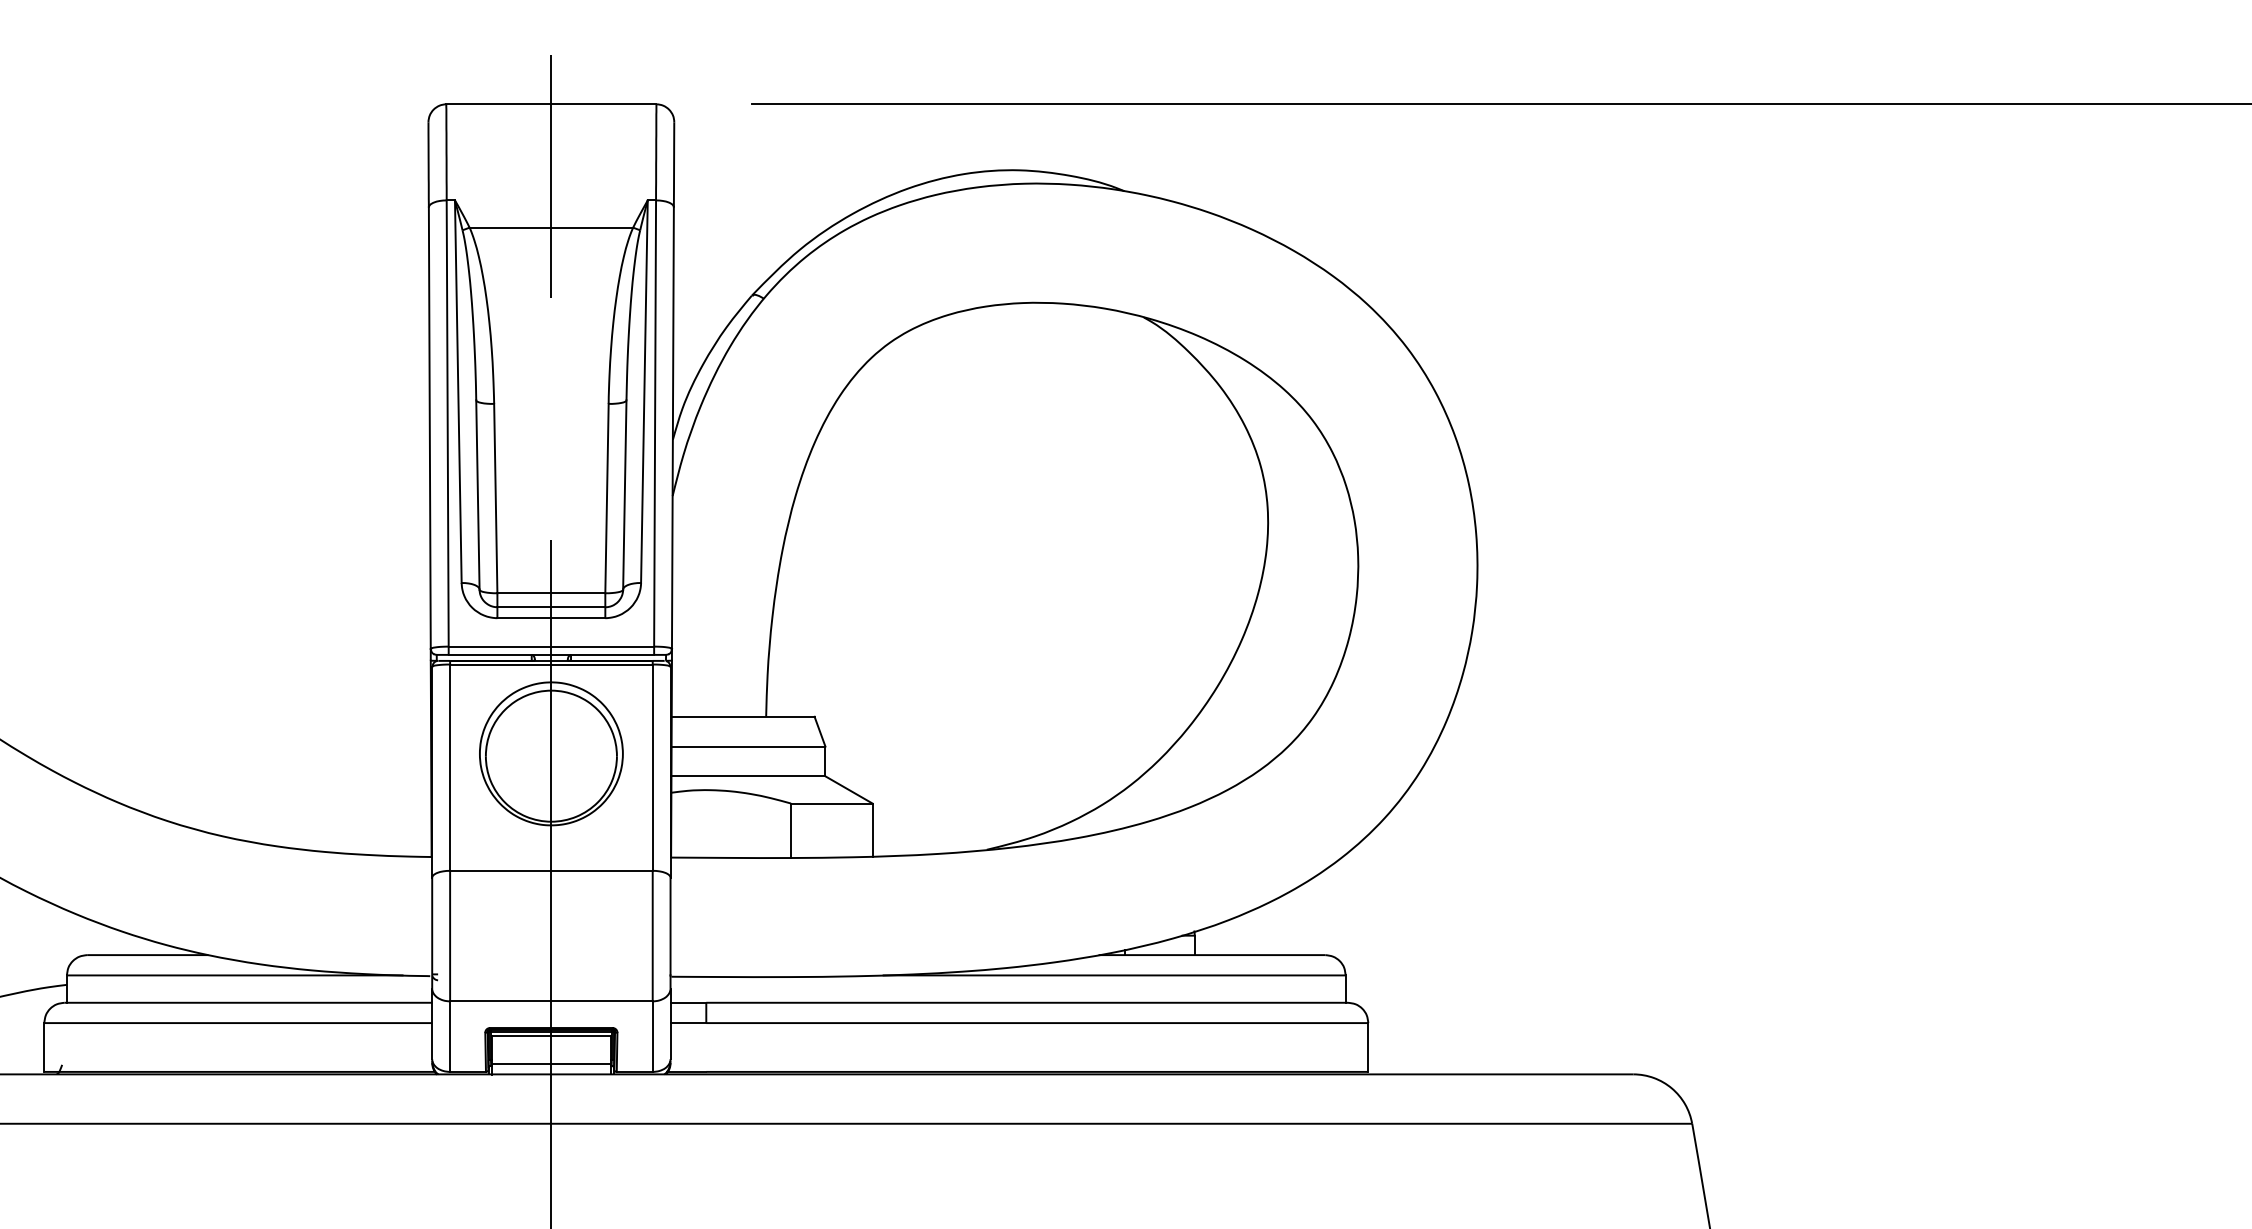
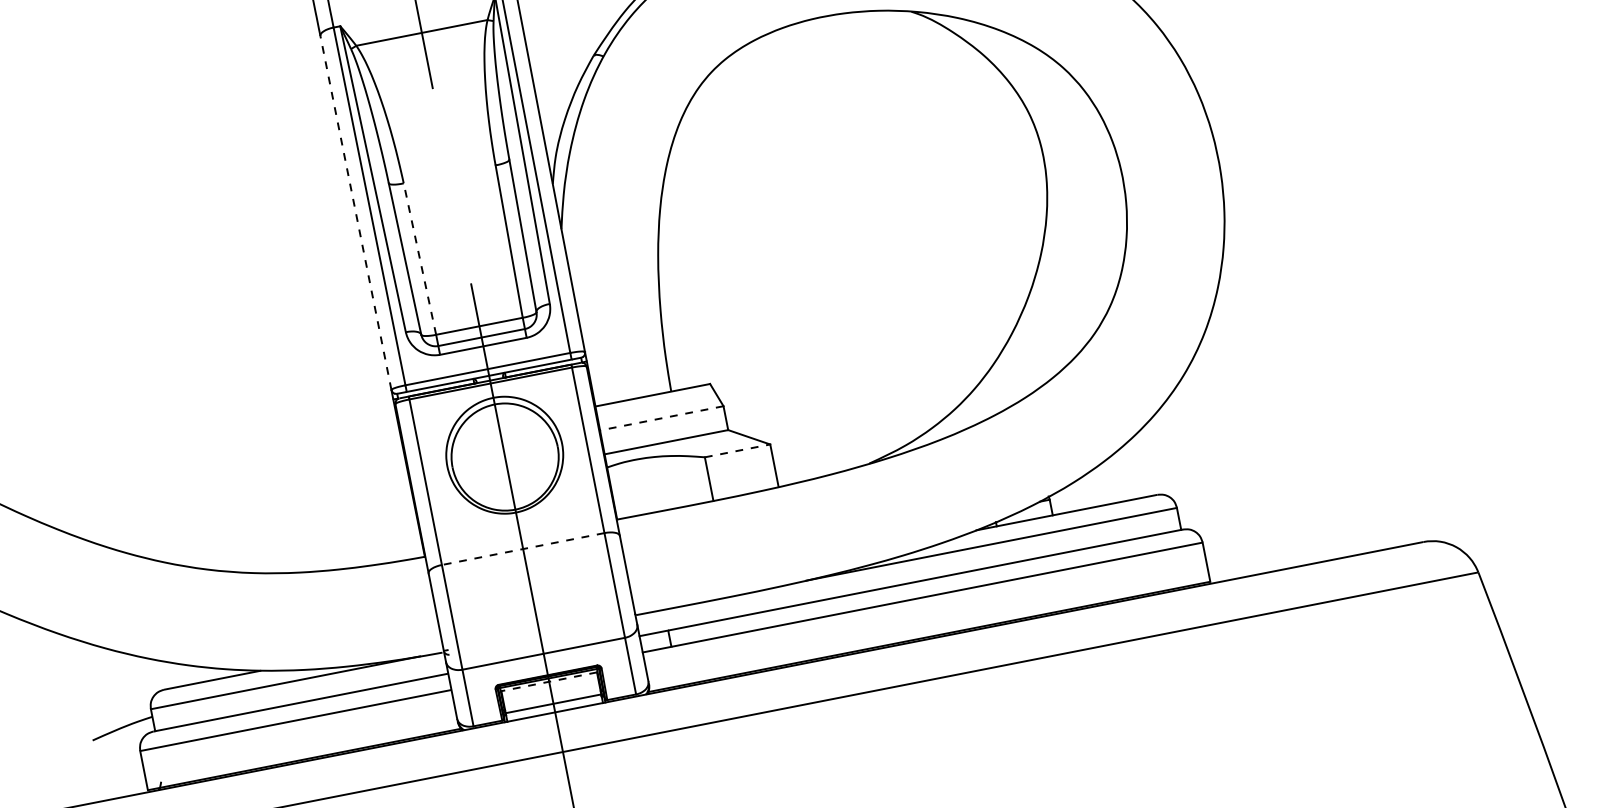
line: (429, 428) -> (355, 213), solid -> dashed
line: (495, 498) -> (419, 259), solid -> dashed
line: (748, 746) -> (661, 418), solid -> dashed
line: (831, 803) -> (737, 450), solid -> dashed
line: (550, 870) -> (522, 548), solid -> dashed
line: (551, 1036) -> (549, 681), solid -> dashed

